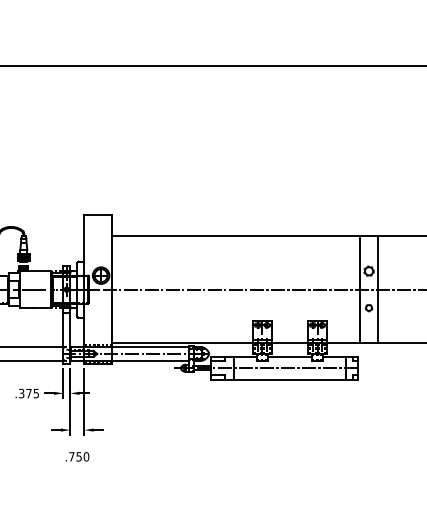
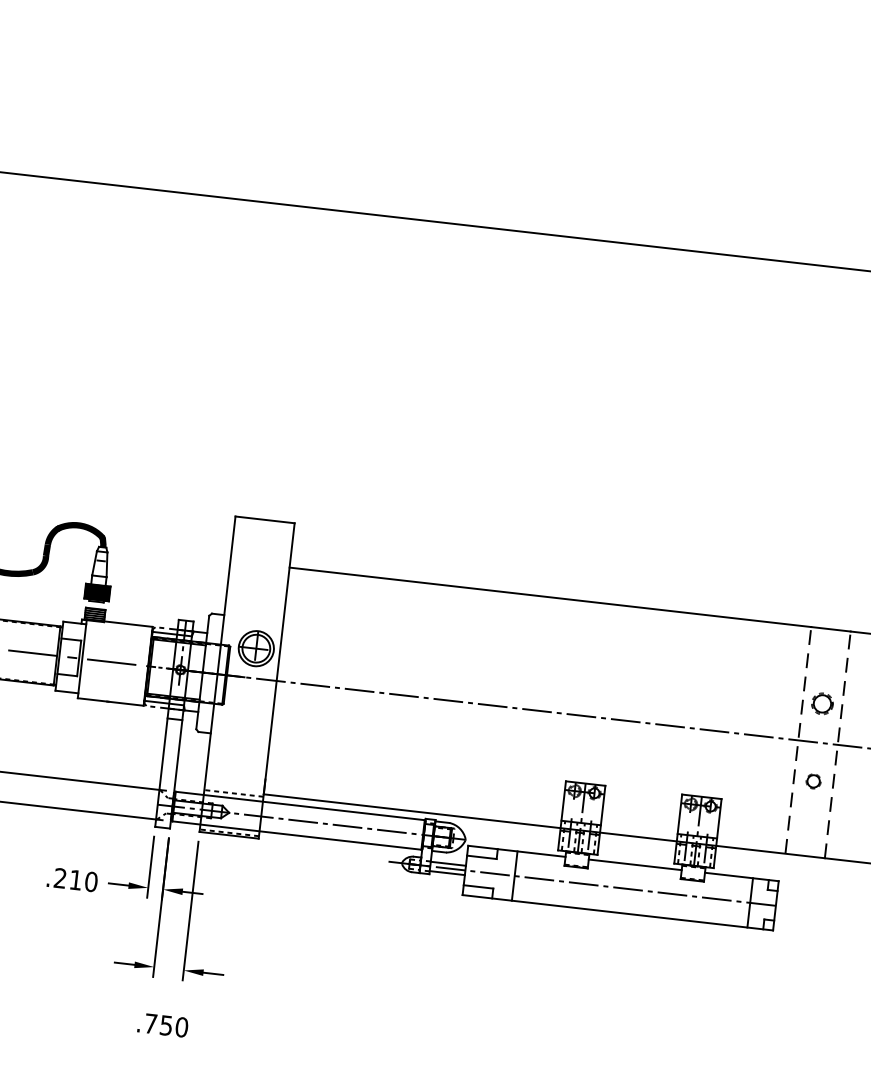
line: (359, 289) -> (797, 739), solid -> dashed
line: (378, 289) -> (838, 744), solid -> dashed
text: (29, 393) -> (76, 880), .375 -> .210

